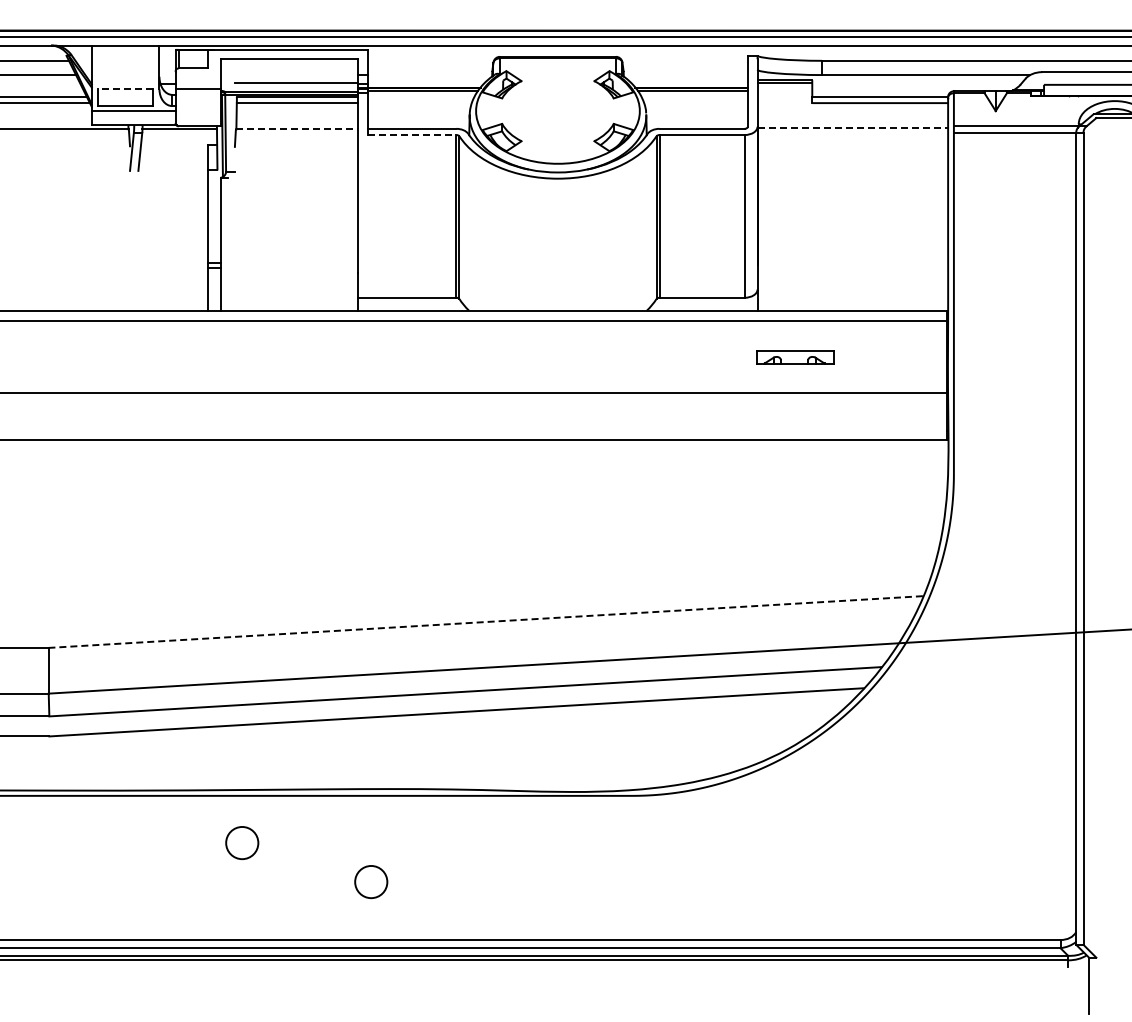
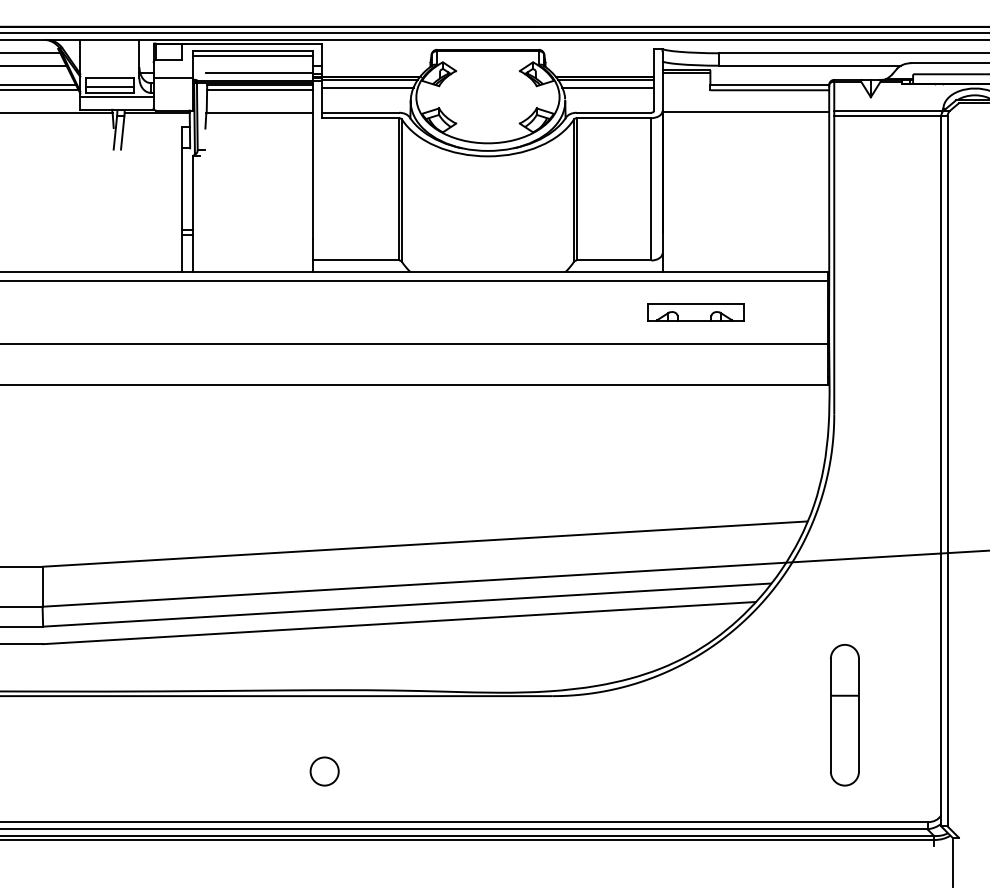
line: (289, 64) -> (253, 56), added
line: (125, 89) -> (109, 78), dashed -> solid
line: (125, 99) -> (109, 87), added
line: (420, 100) -> (367, 87), added
line: (695, 100) -> (608, 87), added
line: (853, 127) -> (746, 111), dashed -> solid
line: (297, 129) -> (260, 113), dashed -> solid
line: (412, 135) -> (360, 118), dashed -> solid
part: (795, 357) -> (695, 312), size x1.43
line: (485, 622) -> (424, 544), dashed -> solid
part: (965, 817) -> (844, 715), added
circle: (242, 843) -> (212, 737), removed

